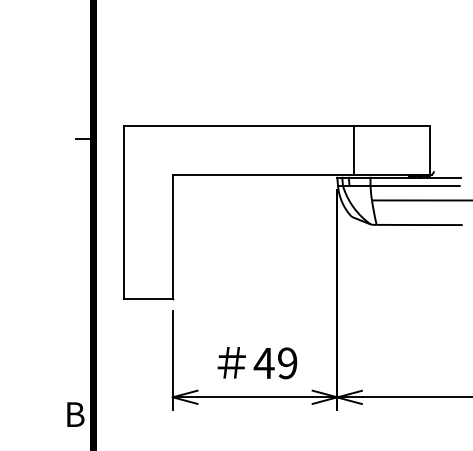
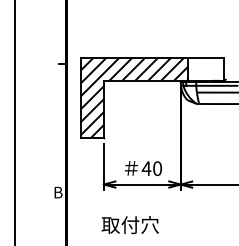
hatch: (238, 210) -> (134, 97), added
text: (287, 362) -> (157, 168), 49 -> 40

